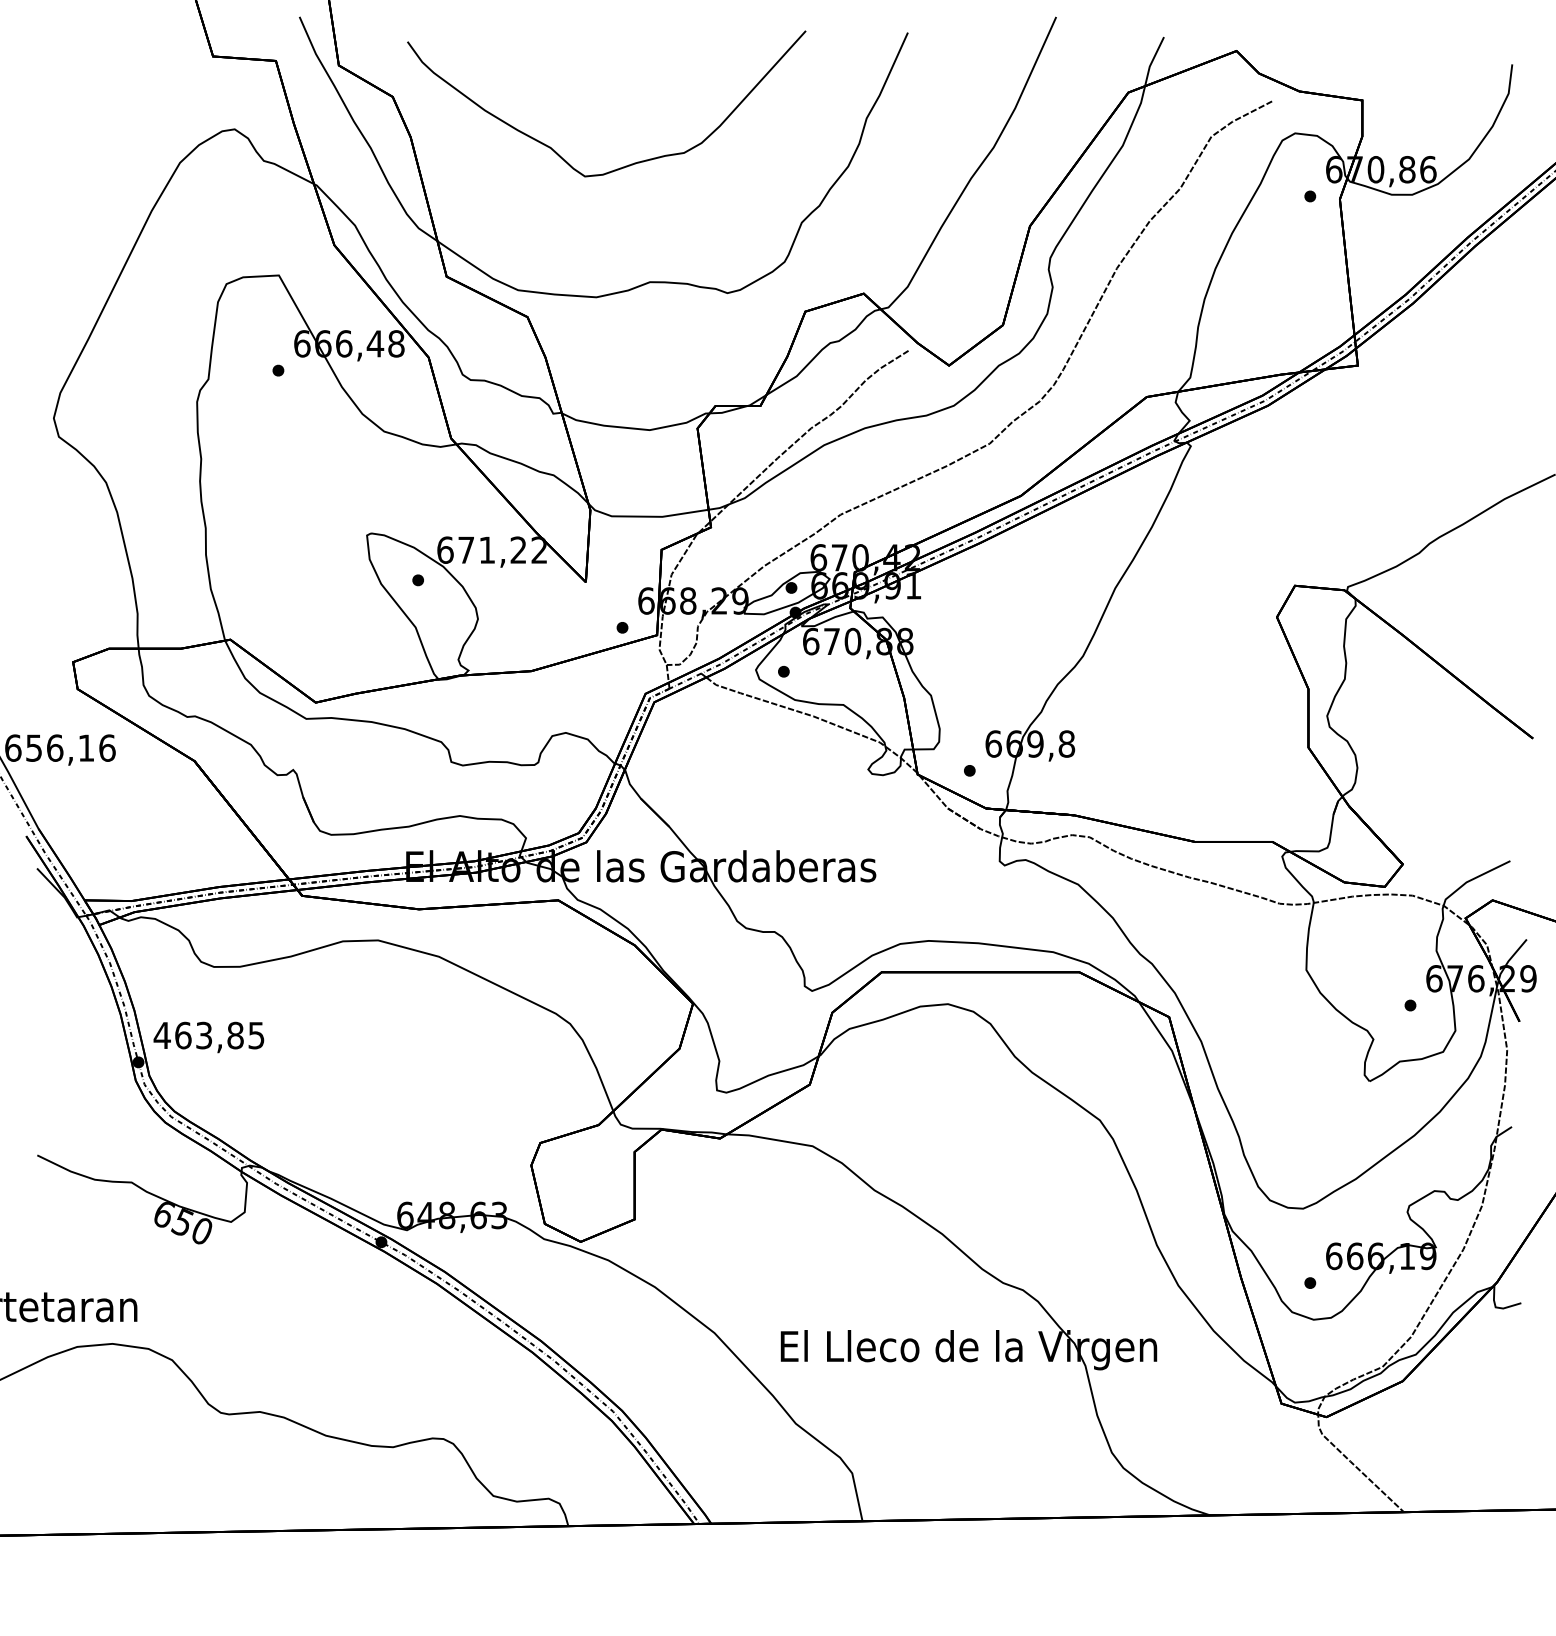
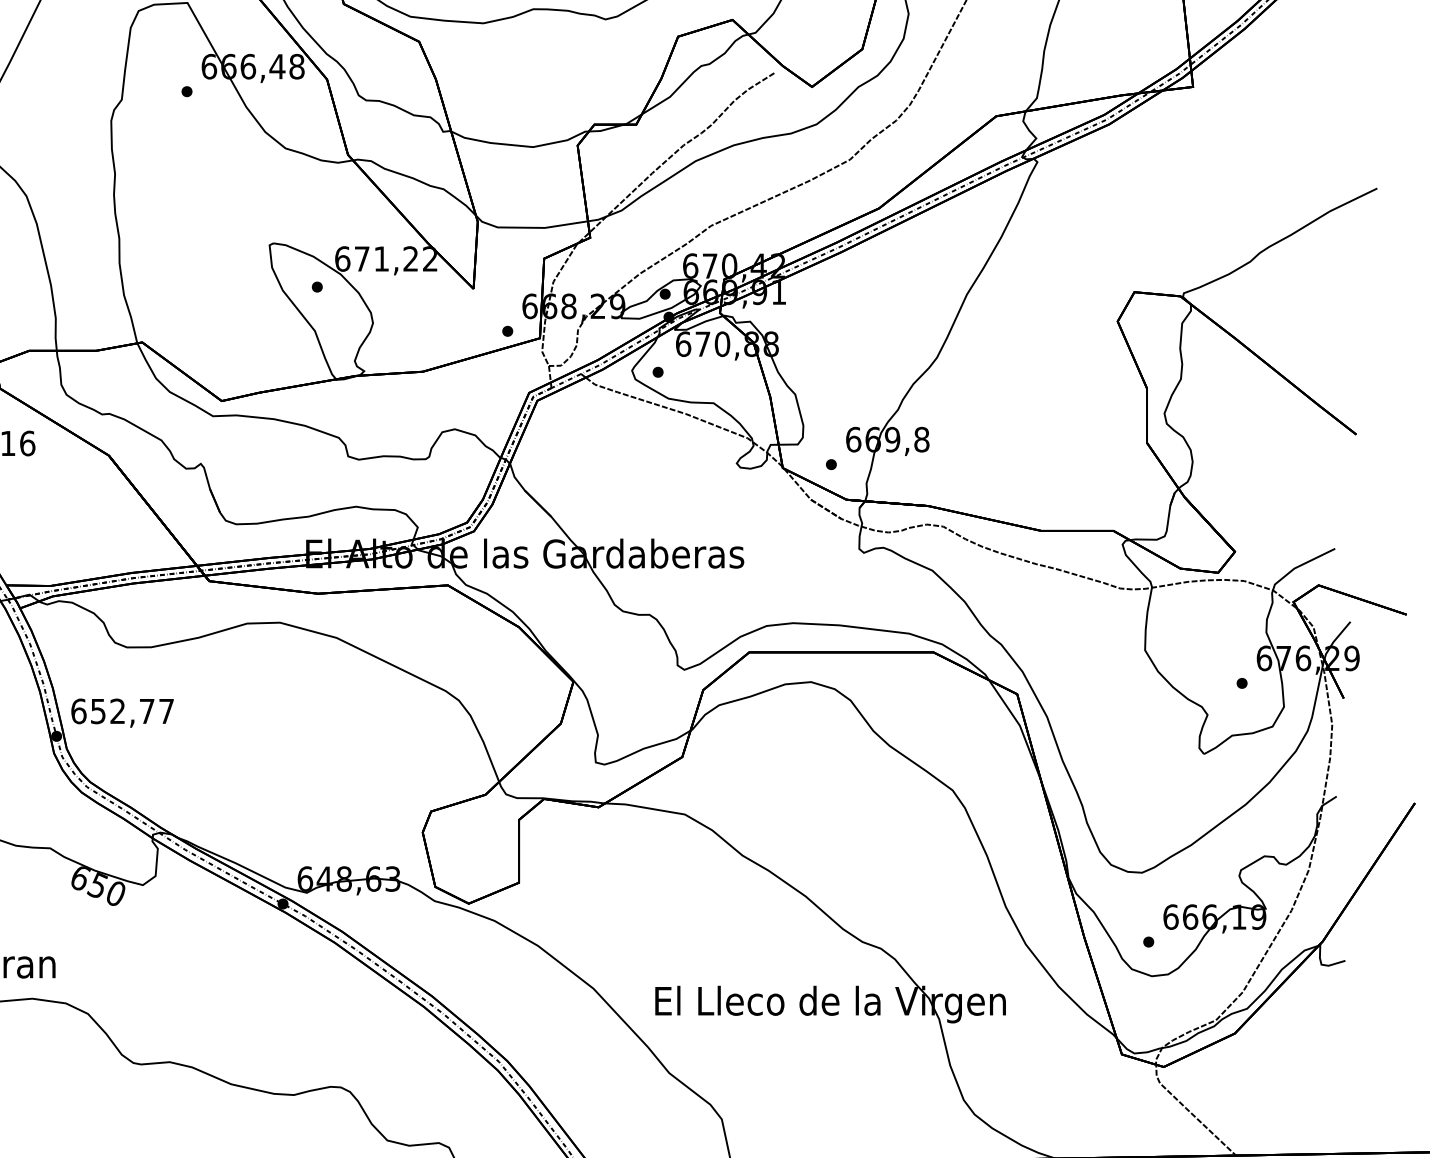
text: (208, 1035) -> (121, 711), 463,85 -> 652,77

